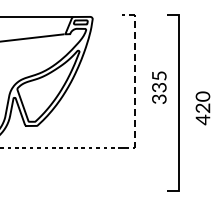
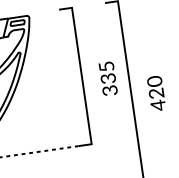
line: (134, 81) -> (81, 76), dashed -> solid

